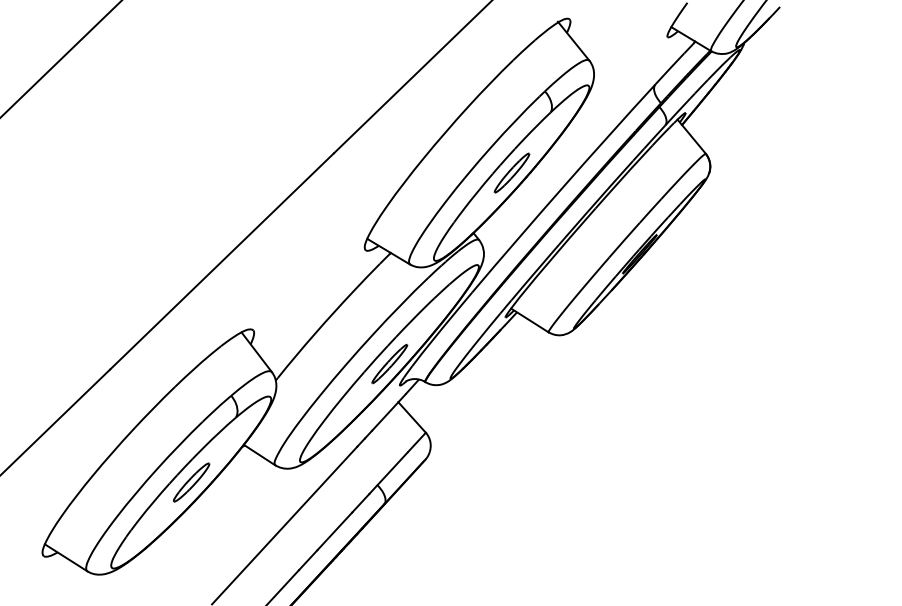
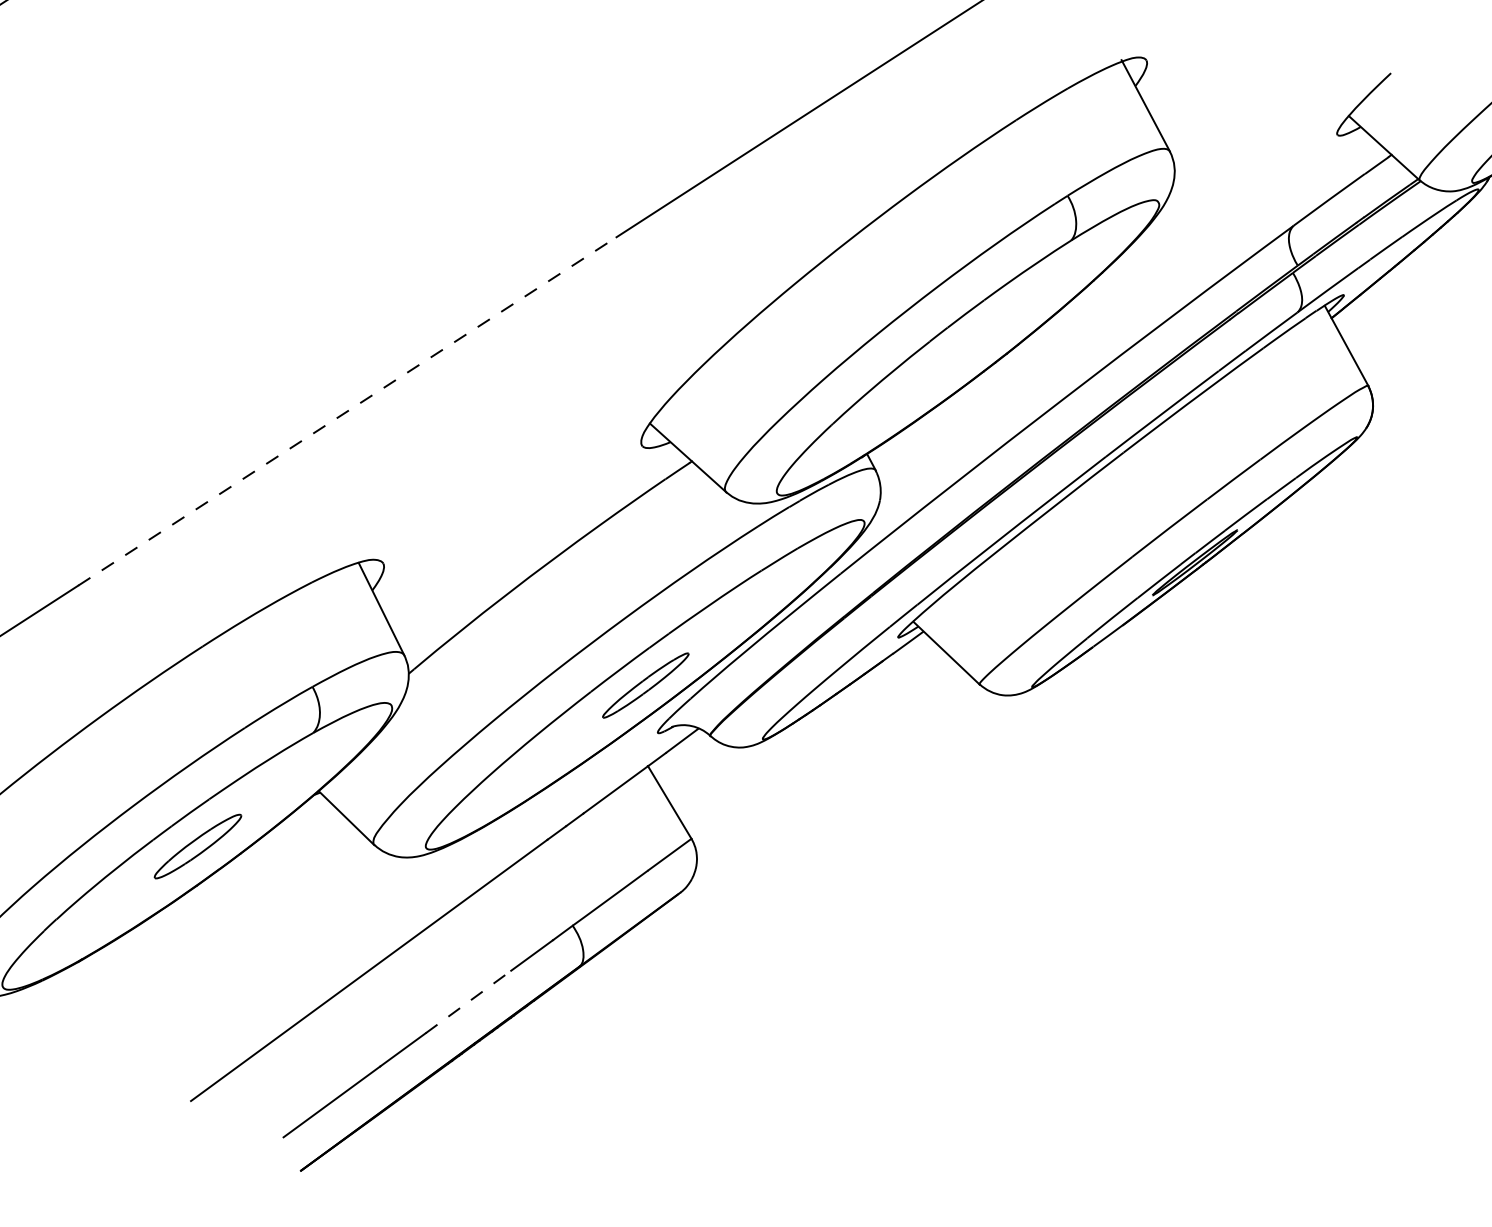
part: (511, 172) -> (967, 346), removed
line: (222, 261) -> (348, 411), solid -> dashed
line: (334, 531) -> (467, 1002), solid -> dashed

